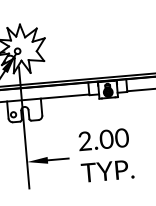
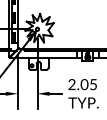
text: (121, 137) -> (93, 84), 2.00 -> 2.05

